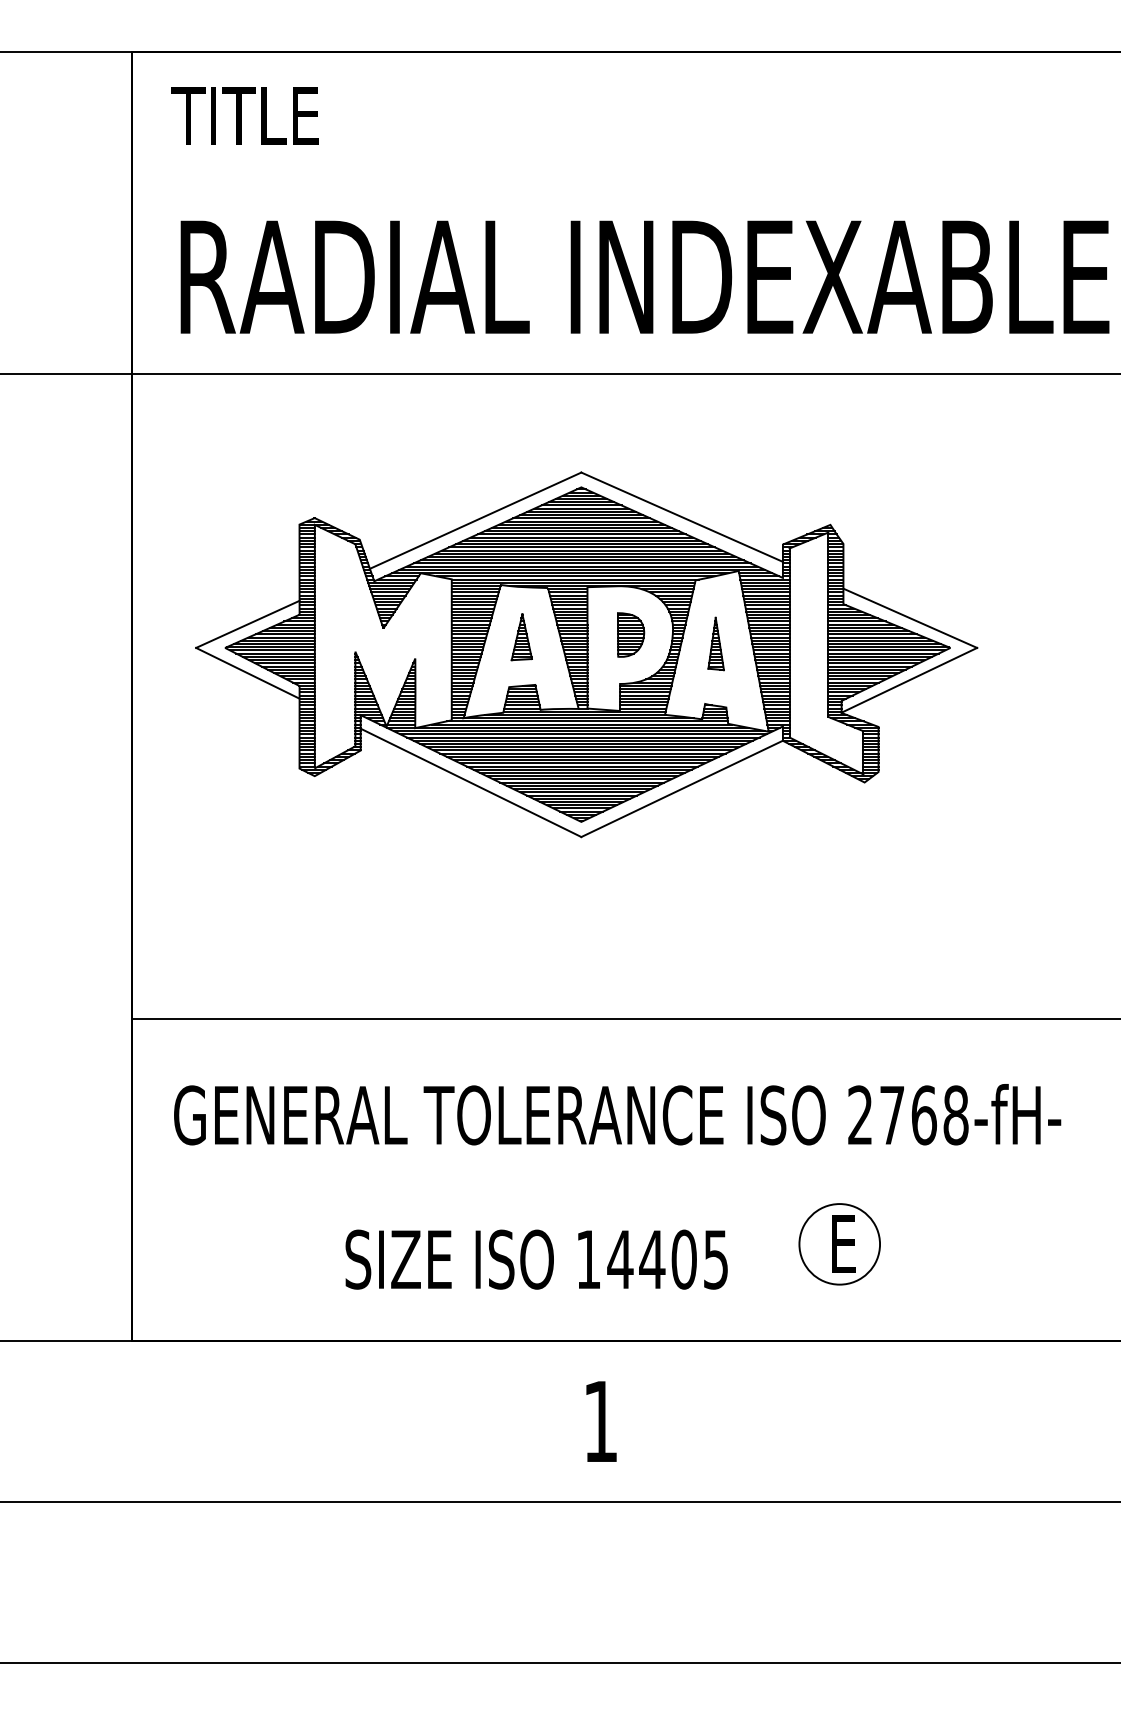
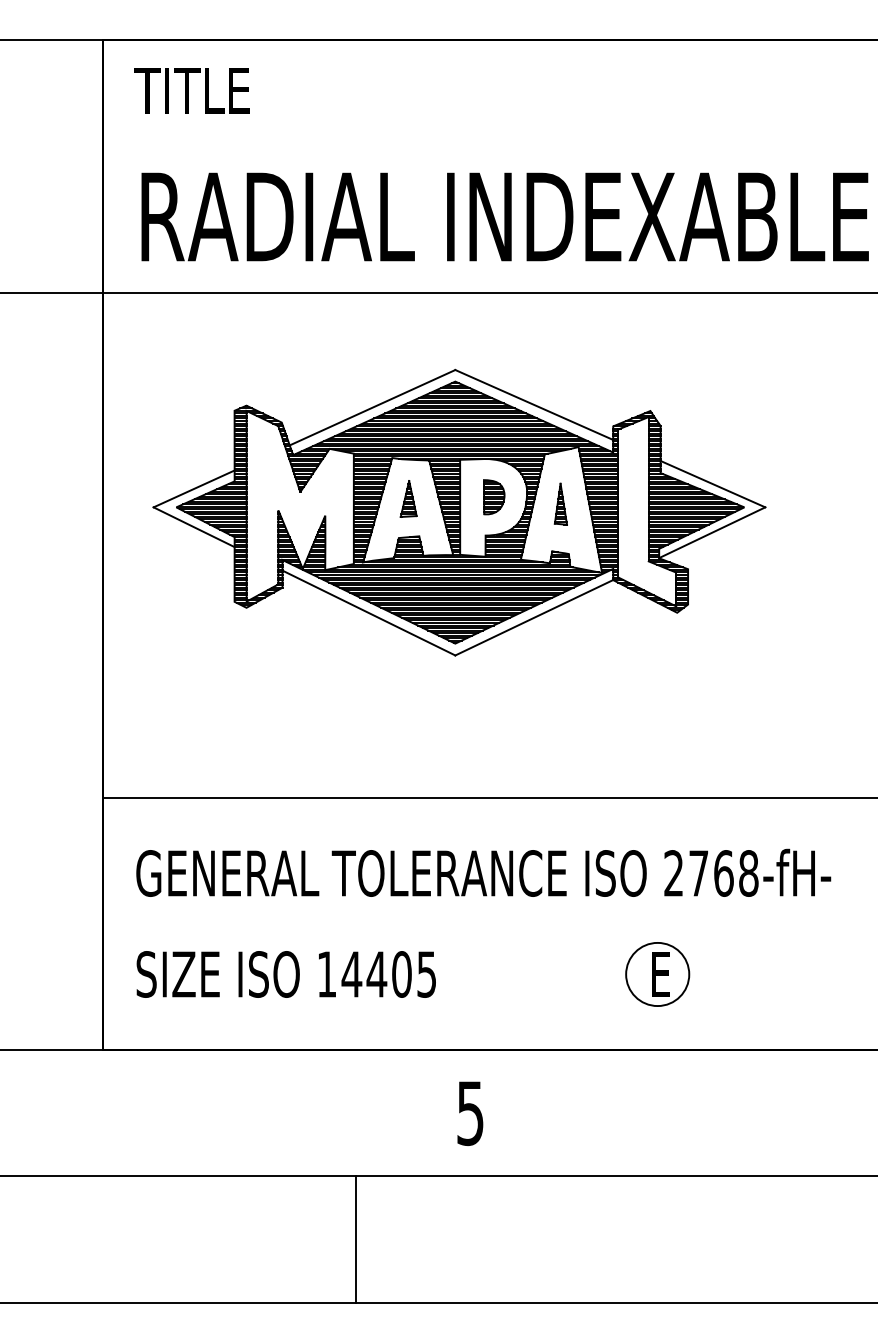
text: (535, 1259) -> (285, 974), moved
text: (600, 1421) -> (470, 1113), 1 -> 5
line: (453, 1582) -> (355, 1239), added

